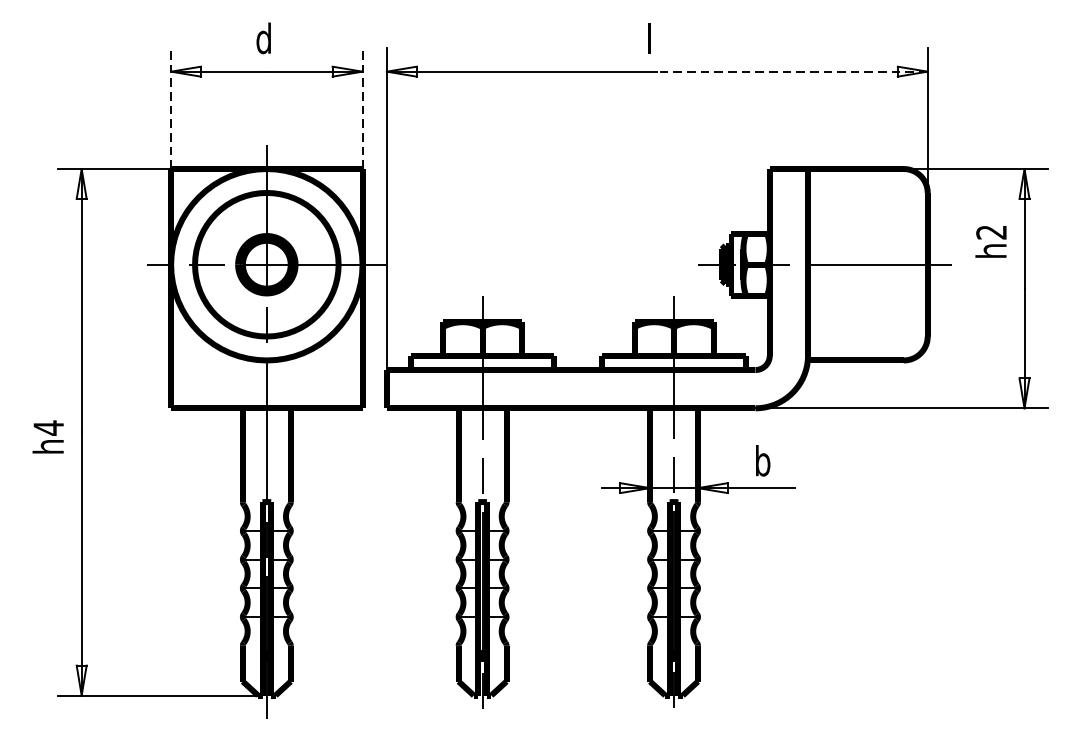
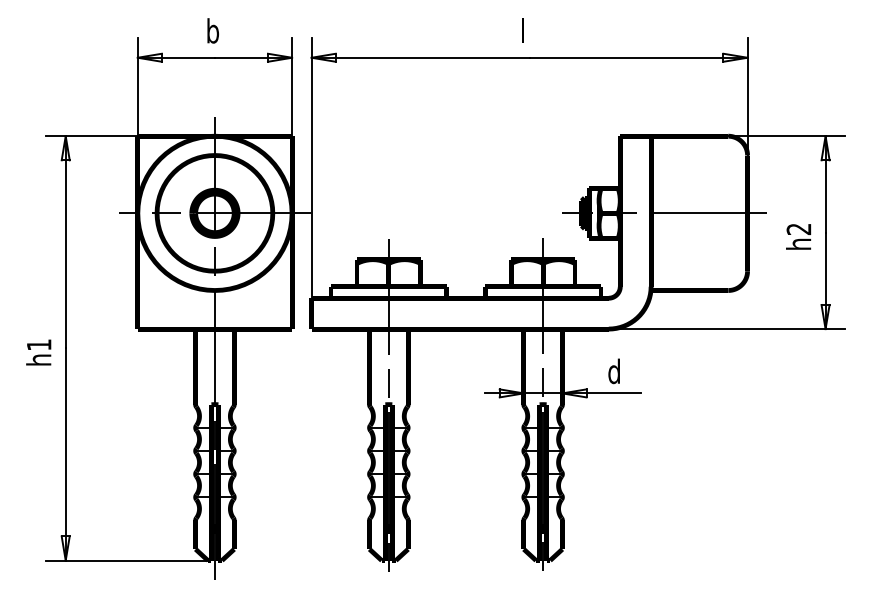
text: (263, 37) -> (212, 30), d -> b
line: (792, 71) -> (638, 57), dashed -> solid
line: (170, 108) -> (137, 87), dashed -> solid
line: (363, 108) -> (292, 87), dashed -> solid
text: (990, 241) -> (798, 236), moved
text: (49, 427) -> (39, 344), h4 -> h1
text: (762, 460) -> (614, 371), b -> d

